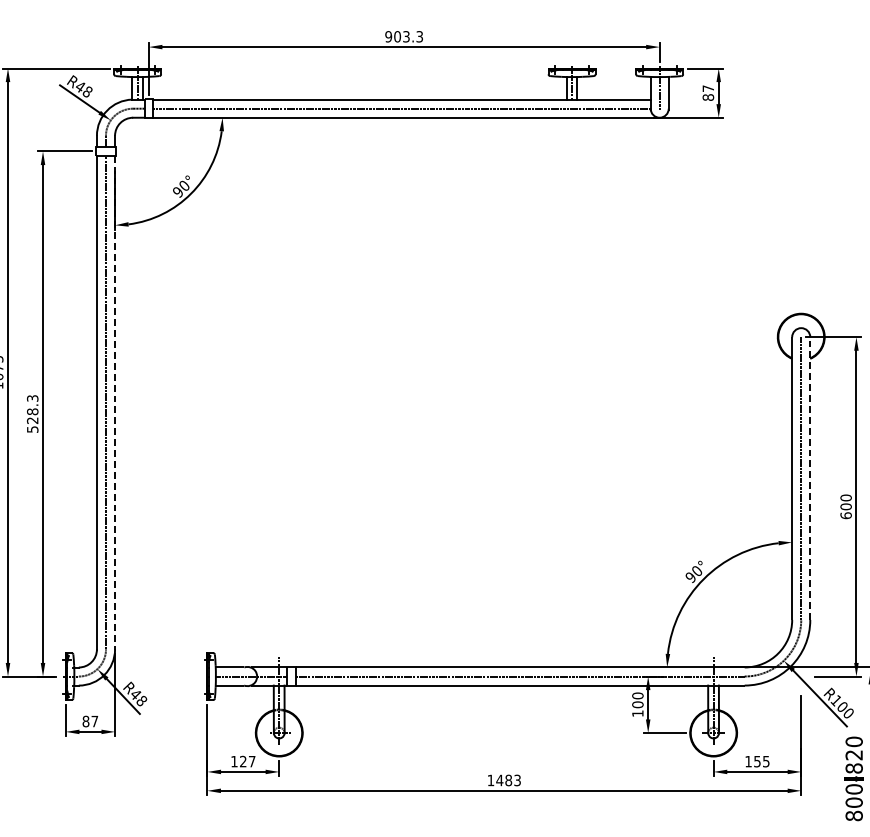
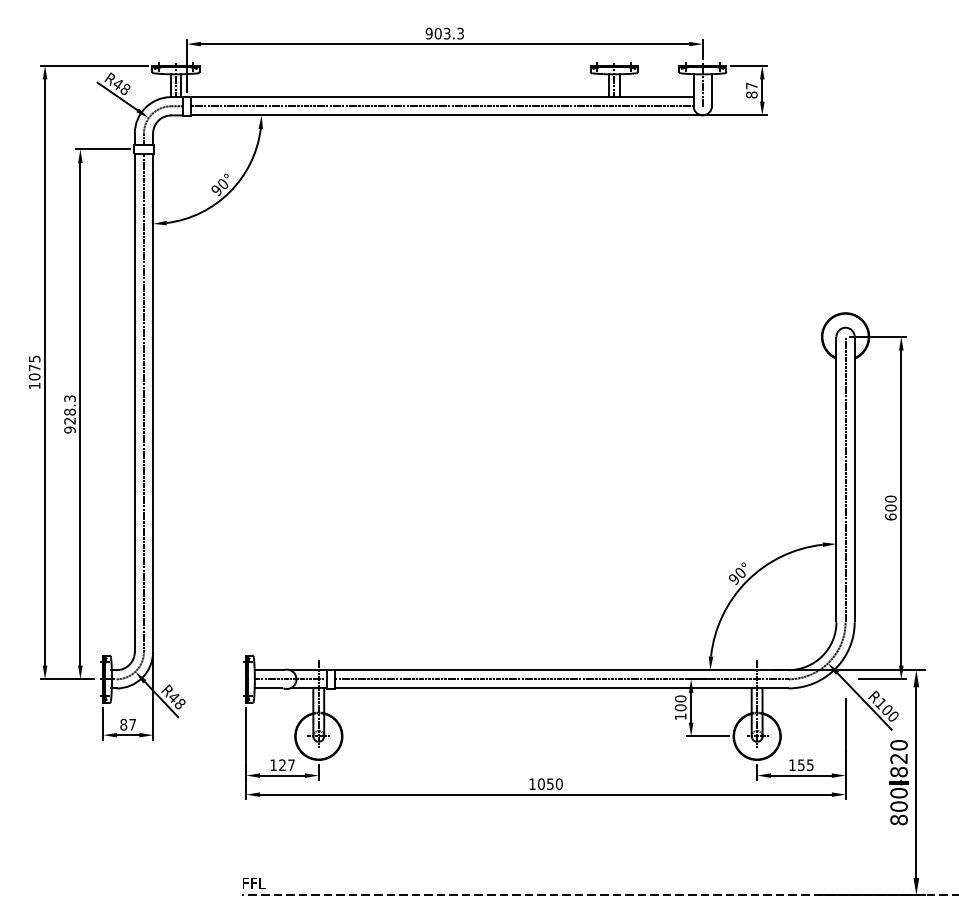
line: (115, 403) -> (153, 403), dashed -> solid
text: (32, 428) -> (69, 429), 528.3 -> 928.3
line: (810, 478) -> (854, 479), dashed -> solid
text: (507, 780) -> (549, 784), 1483 -> 1050

